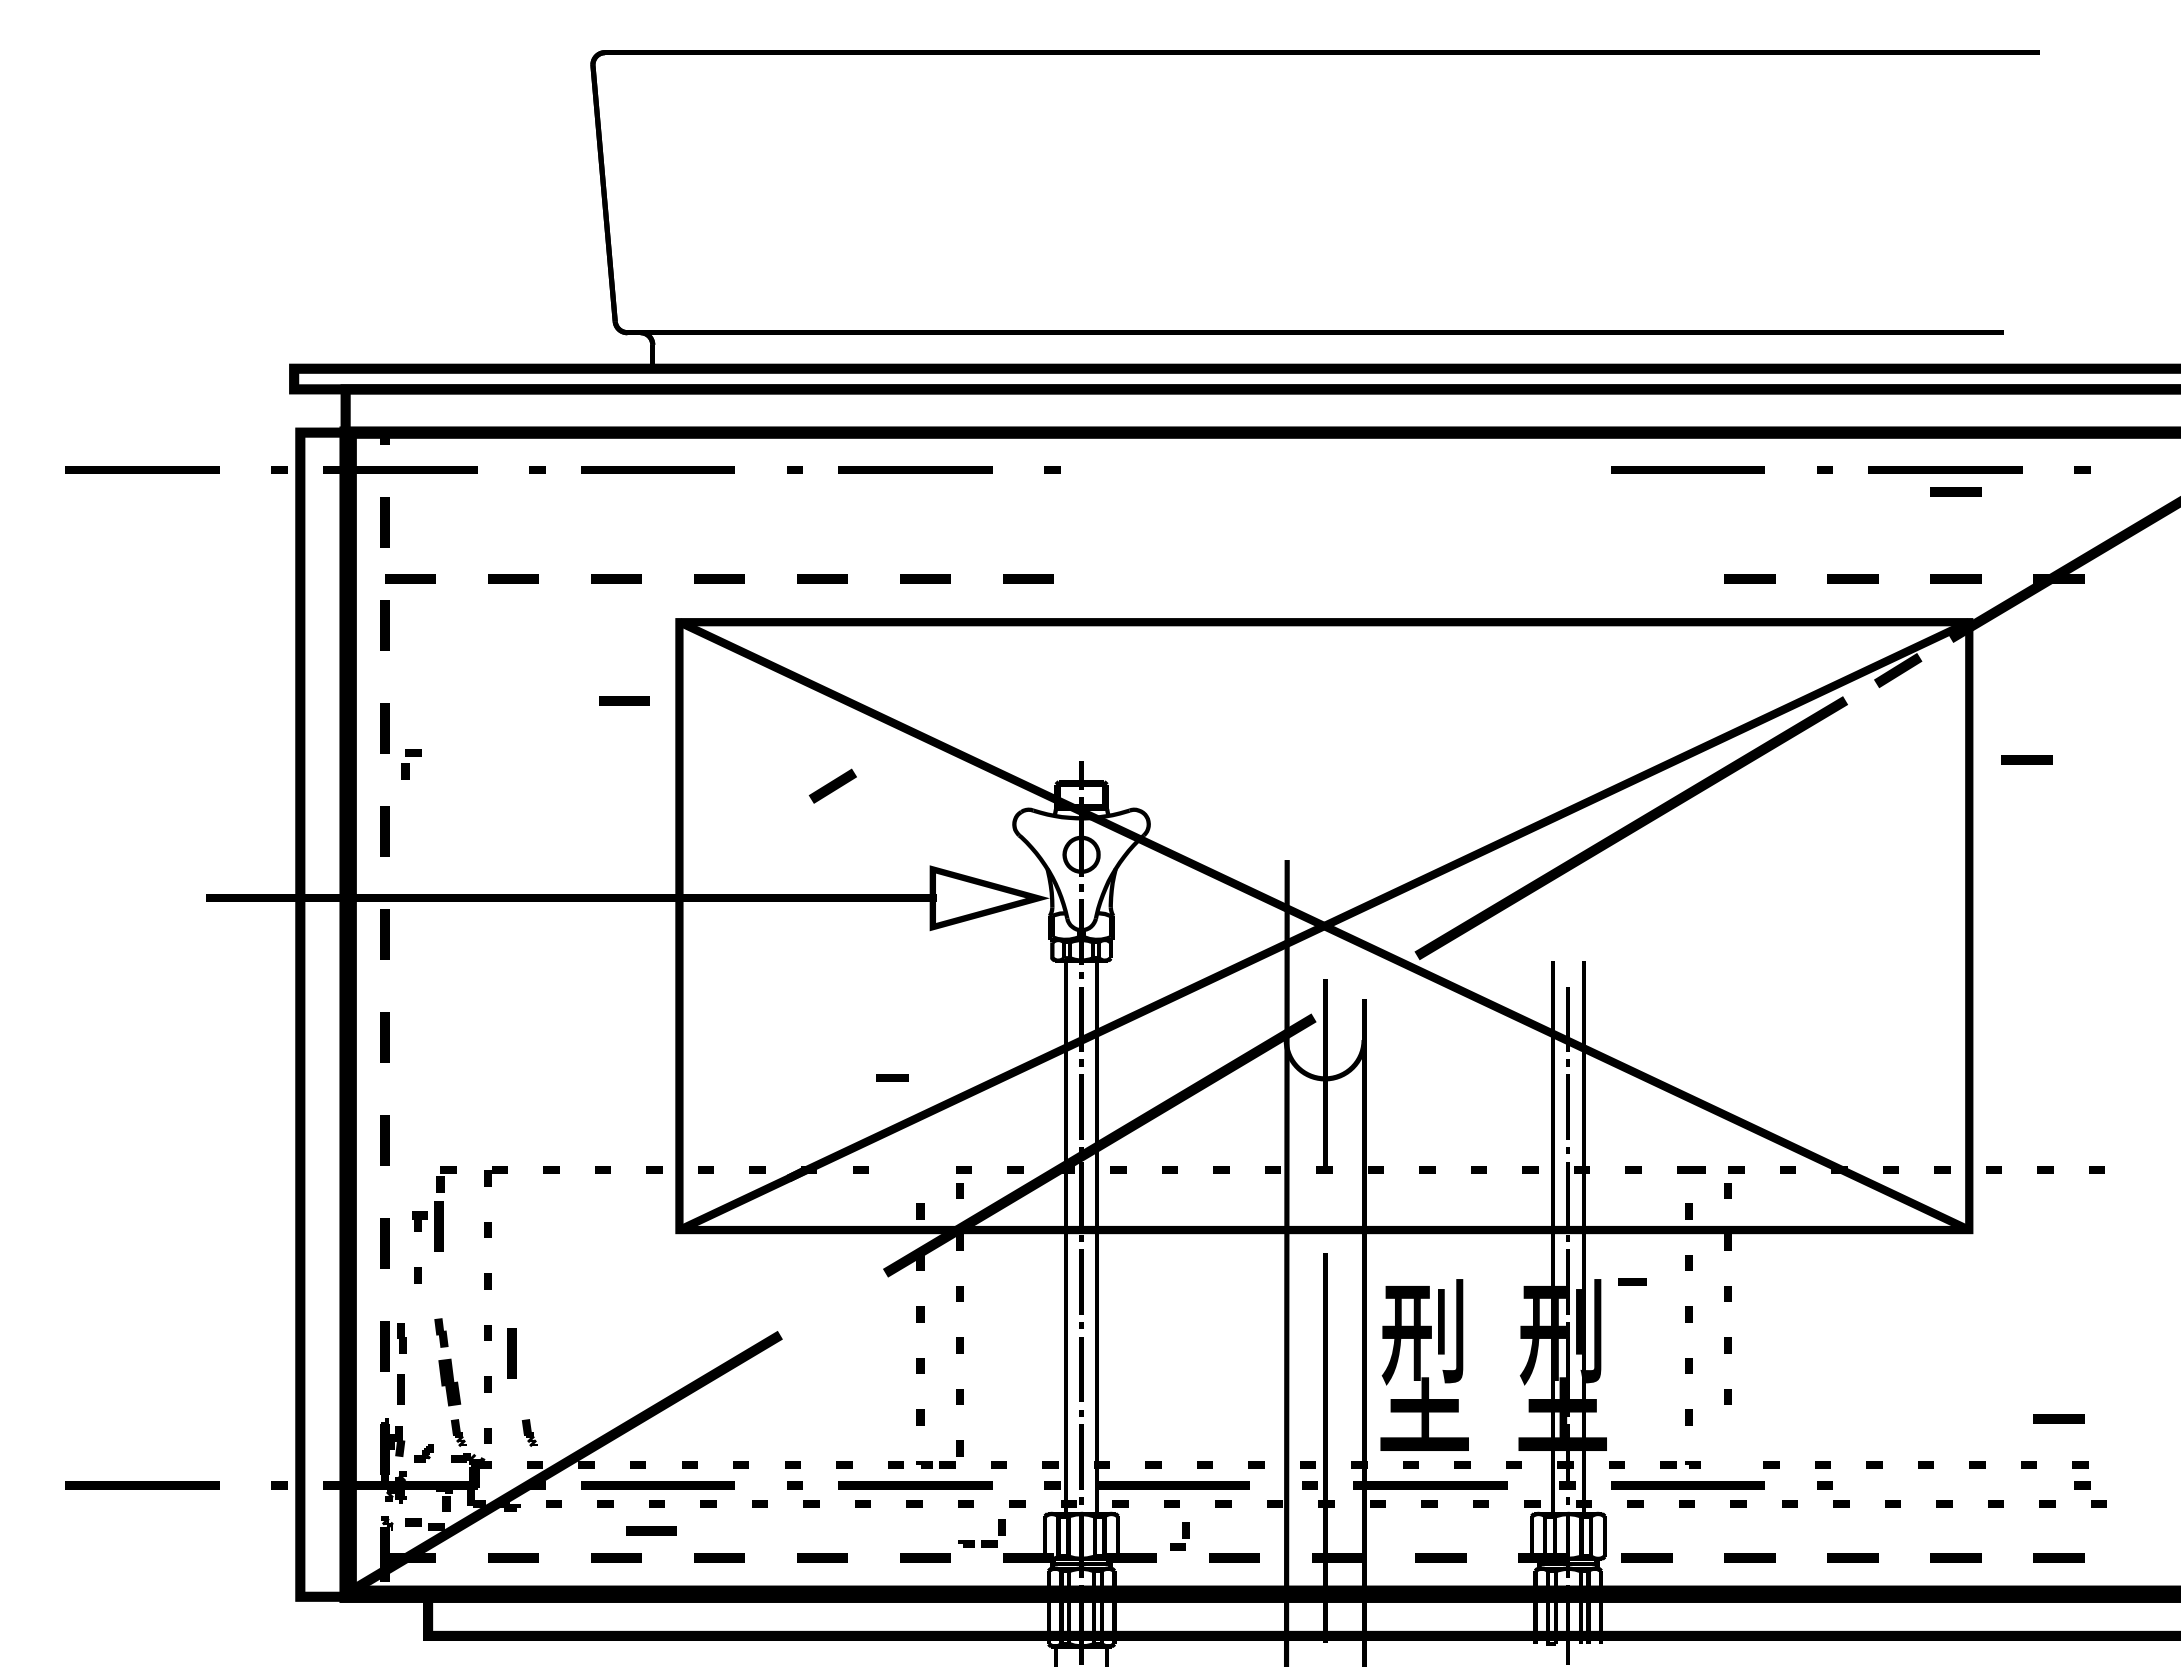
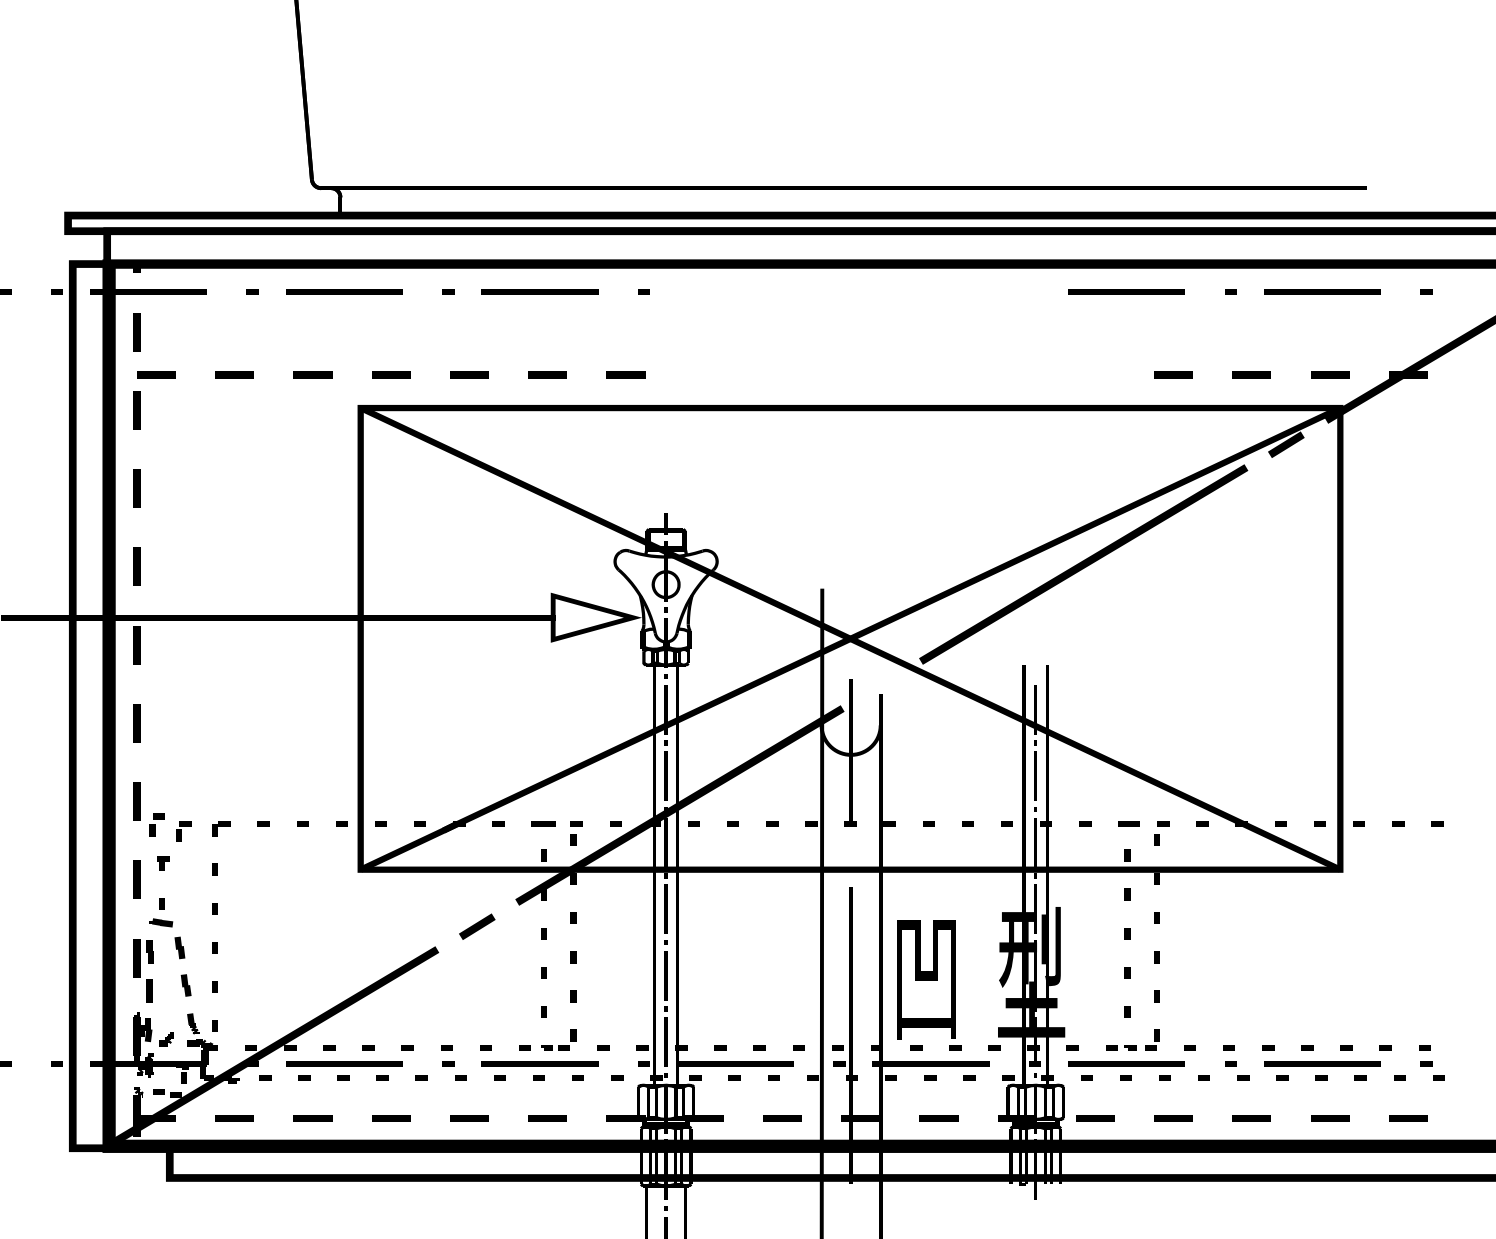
line: (1955, 491) -> (1329, 308), removed
line: (624, 700) -> (318, 467), removed
line: (2026, 759) -> (1383, 512), removed
part: (411, 764) -> (157, 825), moved
line: (832, 785) -> (476, 926), moved
part: (892, 1077) -> (543, 823), moved
line: (438, 1226) -> (177, 867), removed
part: (1632, 1281) -> (1084, 908), removed
part: (416, 1300) -> (160, 923), added
line: (511, 1353) -> (233, 963), removed
text: (1424, 1366) -> (926, 973), 型 -> 凹
part: (449, 1382) -> (186, 985), size x0.62
line: (2058, 1418) -> (1408, 1012), removed
part: (529, 1432) -> (246, 1023), removed
line: (1945, 1485) -> (1322, 1063), added
line: (651, 1530) -> (339, 1097), removed
part: (1179, 1536) -> (1152, 1040), moved
part: (981, 1540) -> (590, 1105), removed

